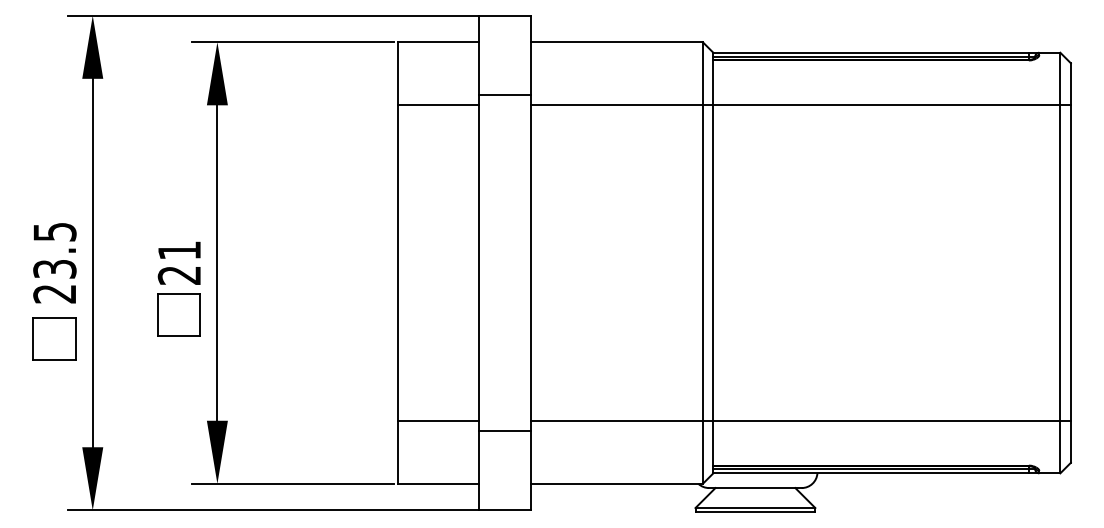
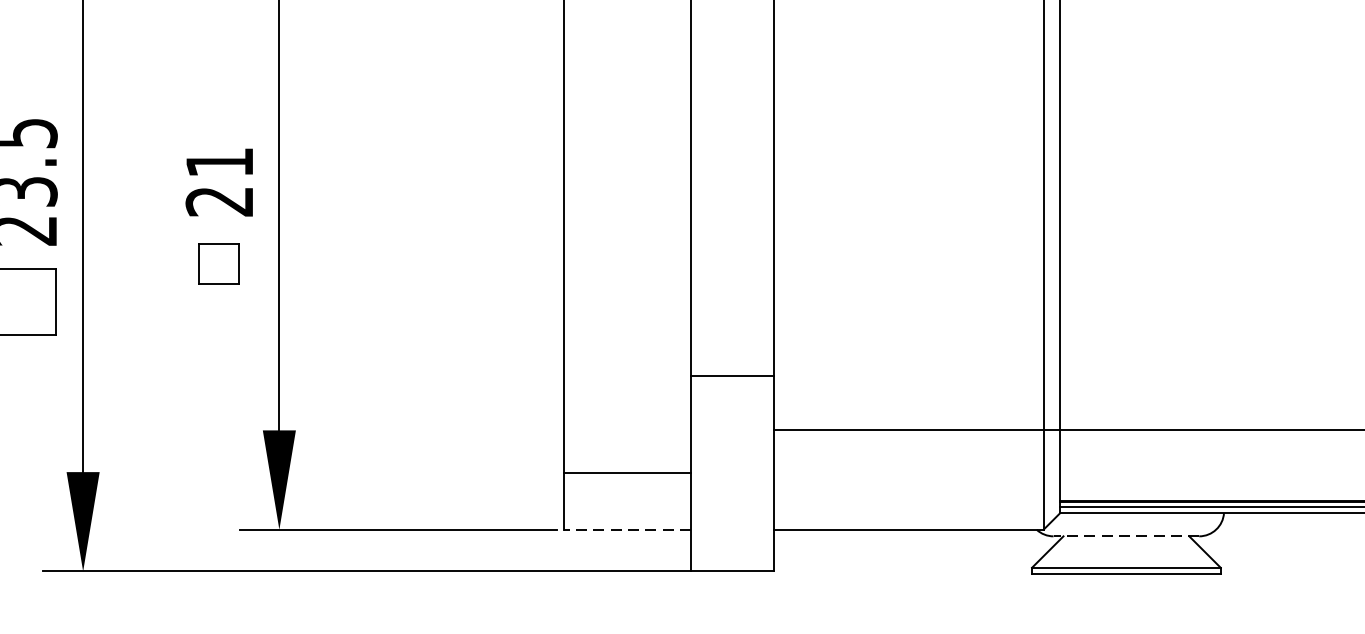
part: (178, 314) -> (218, 263), size x0.6
line: (437, 420) -> (625, 472), moved
line: (504, 431) -> (731, 376), moved
line: (437, 483) -> (625, 529), solid -> dashed
line: (754, 488) -> (1124, 537), solid -> dashed

